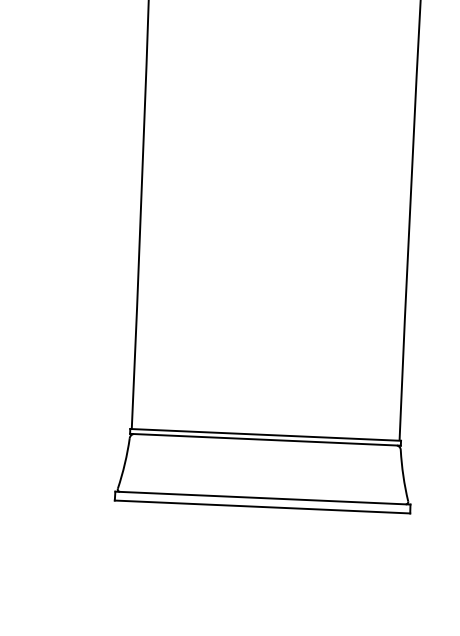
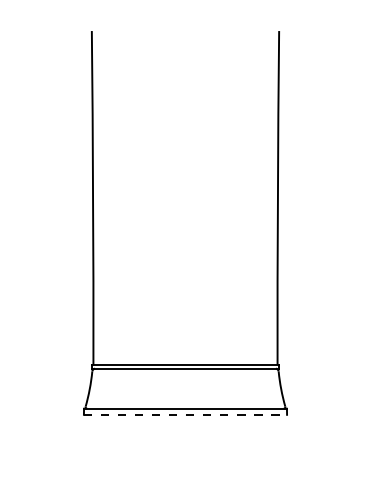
line: (262, 506) -> (185, 414), solid -> dashed

